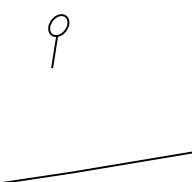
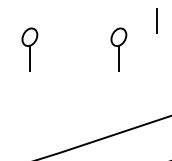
part: (164, 57) -> (118, 49), added

